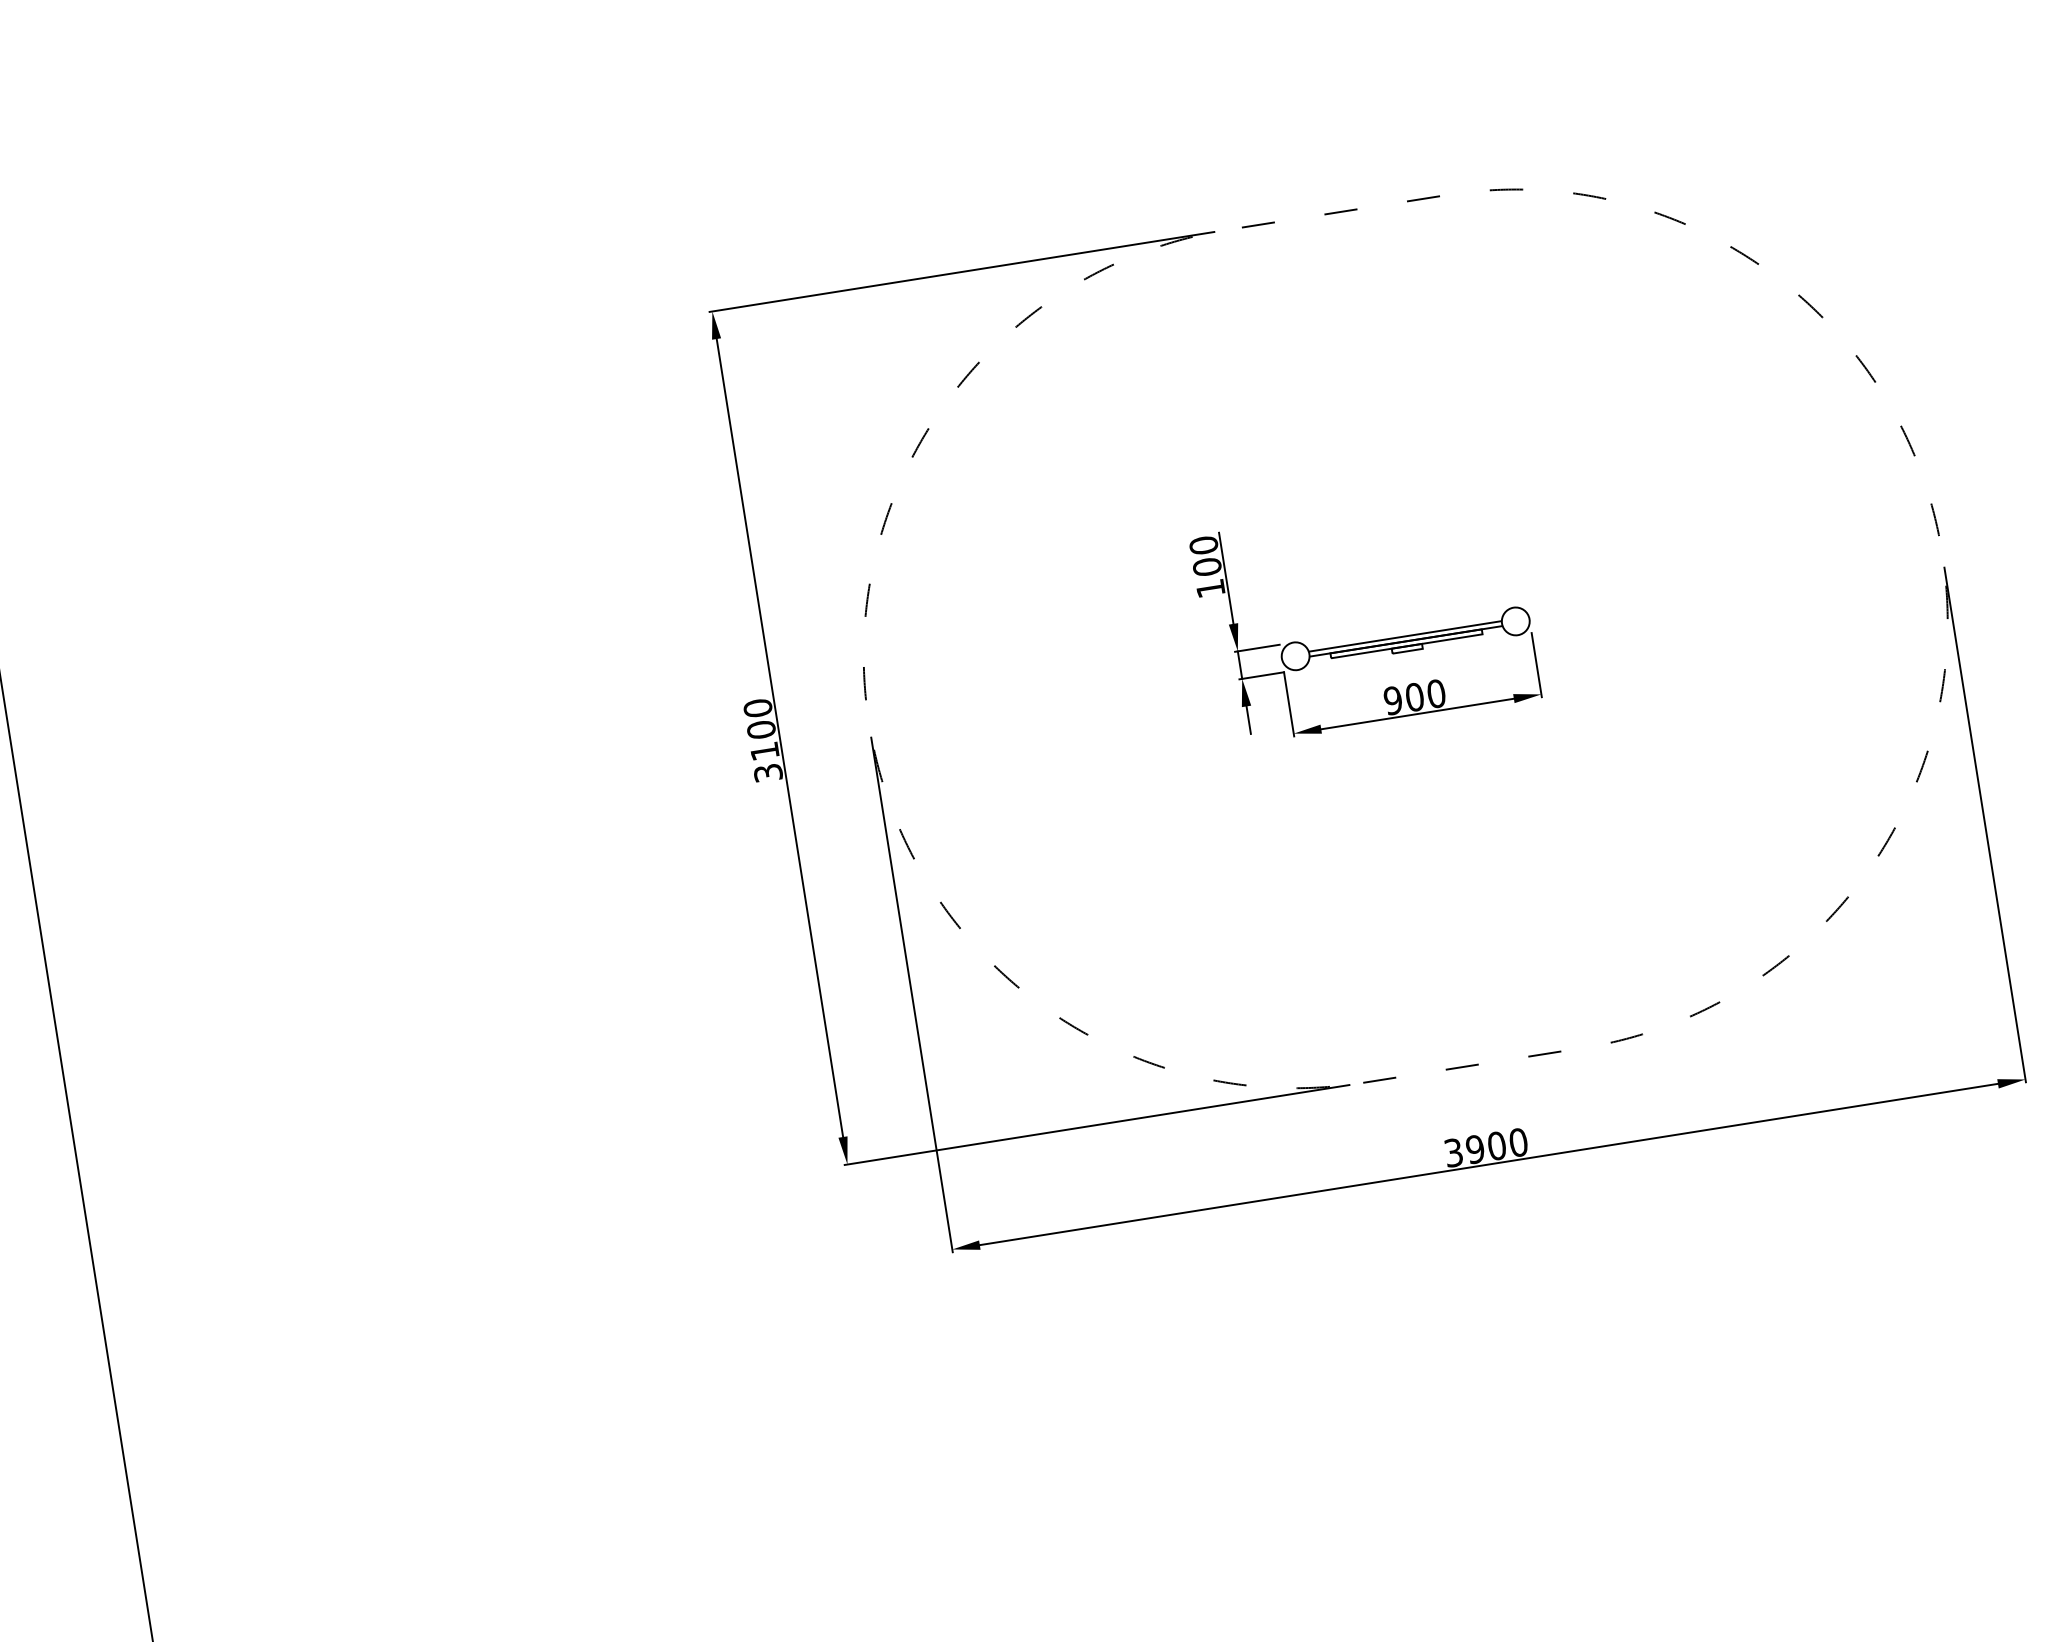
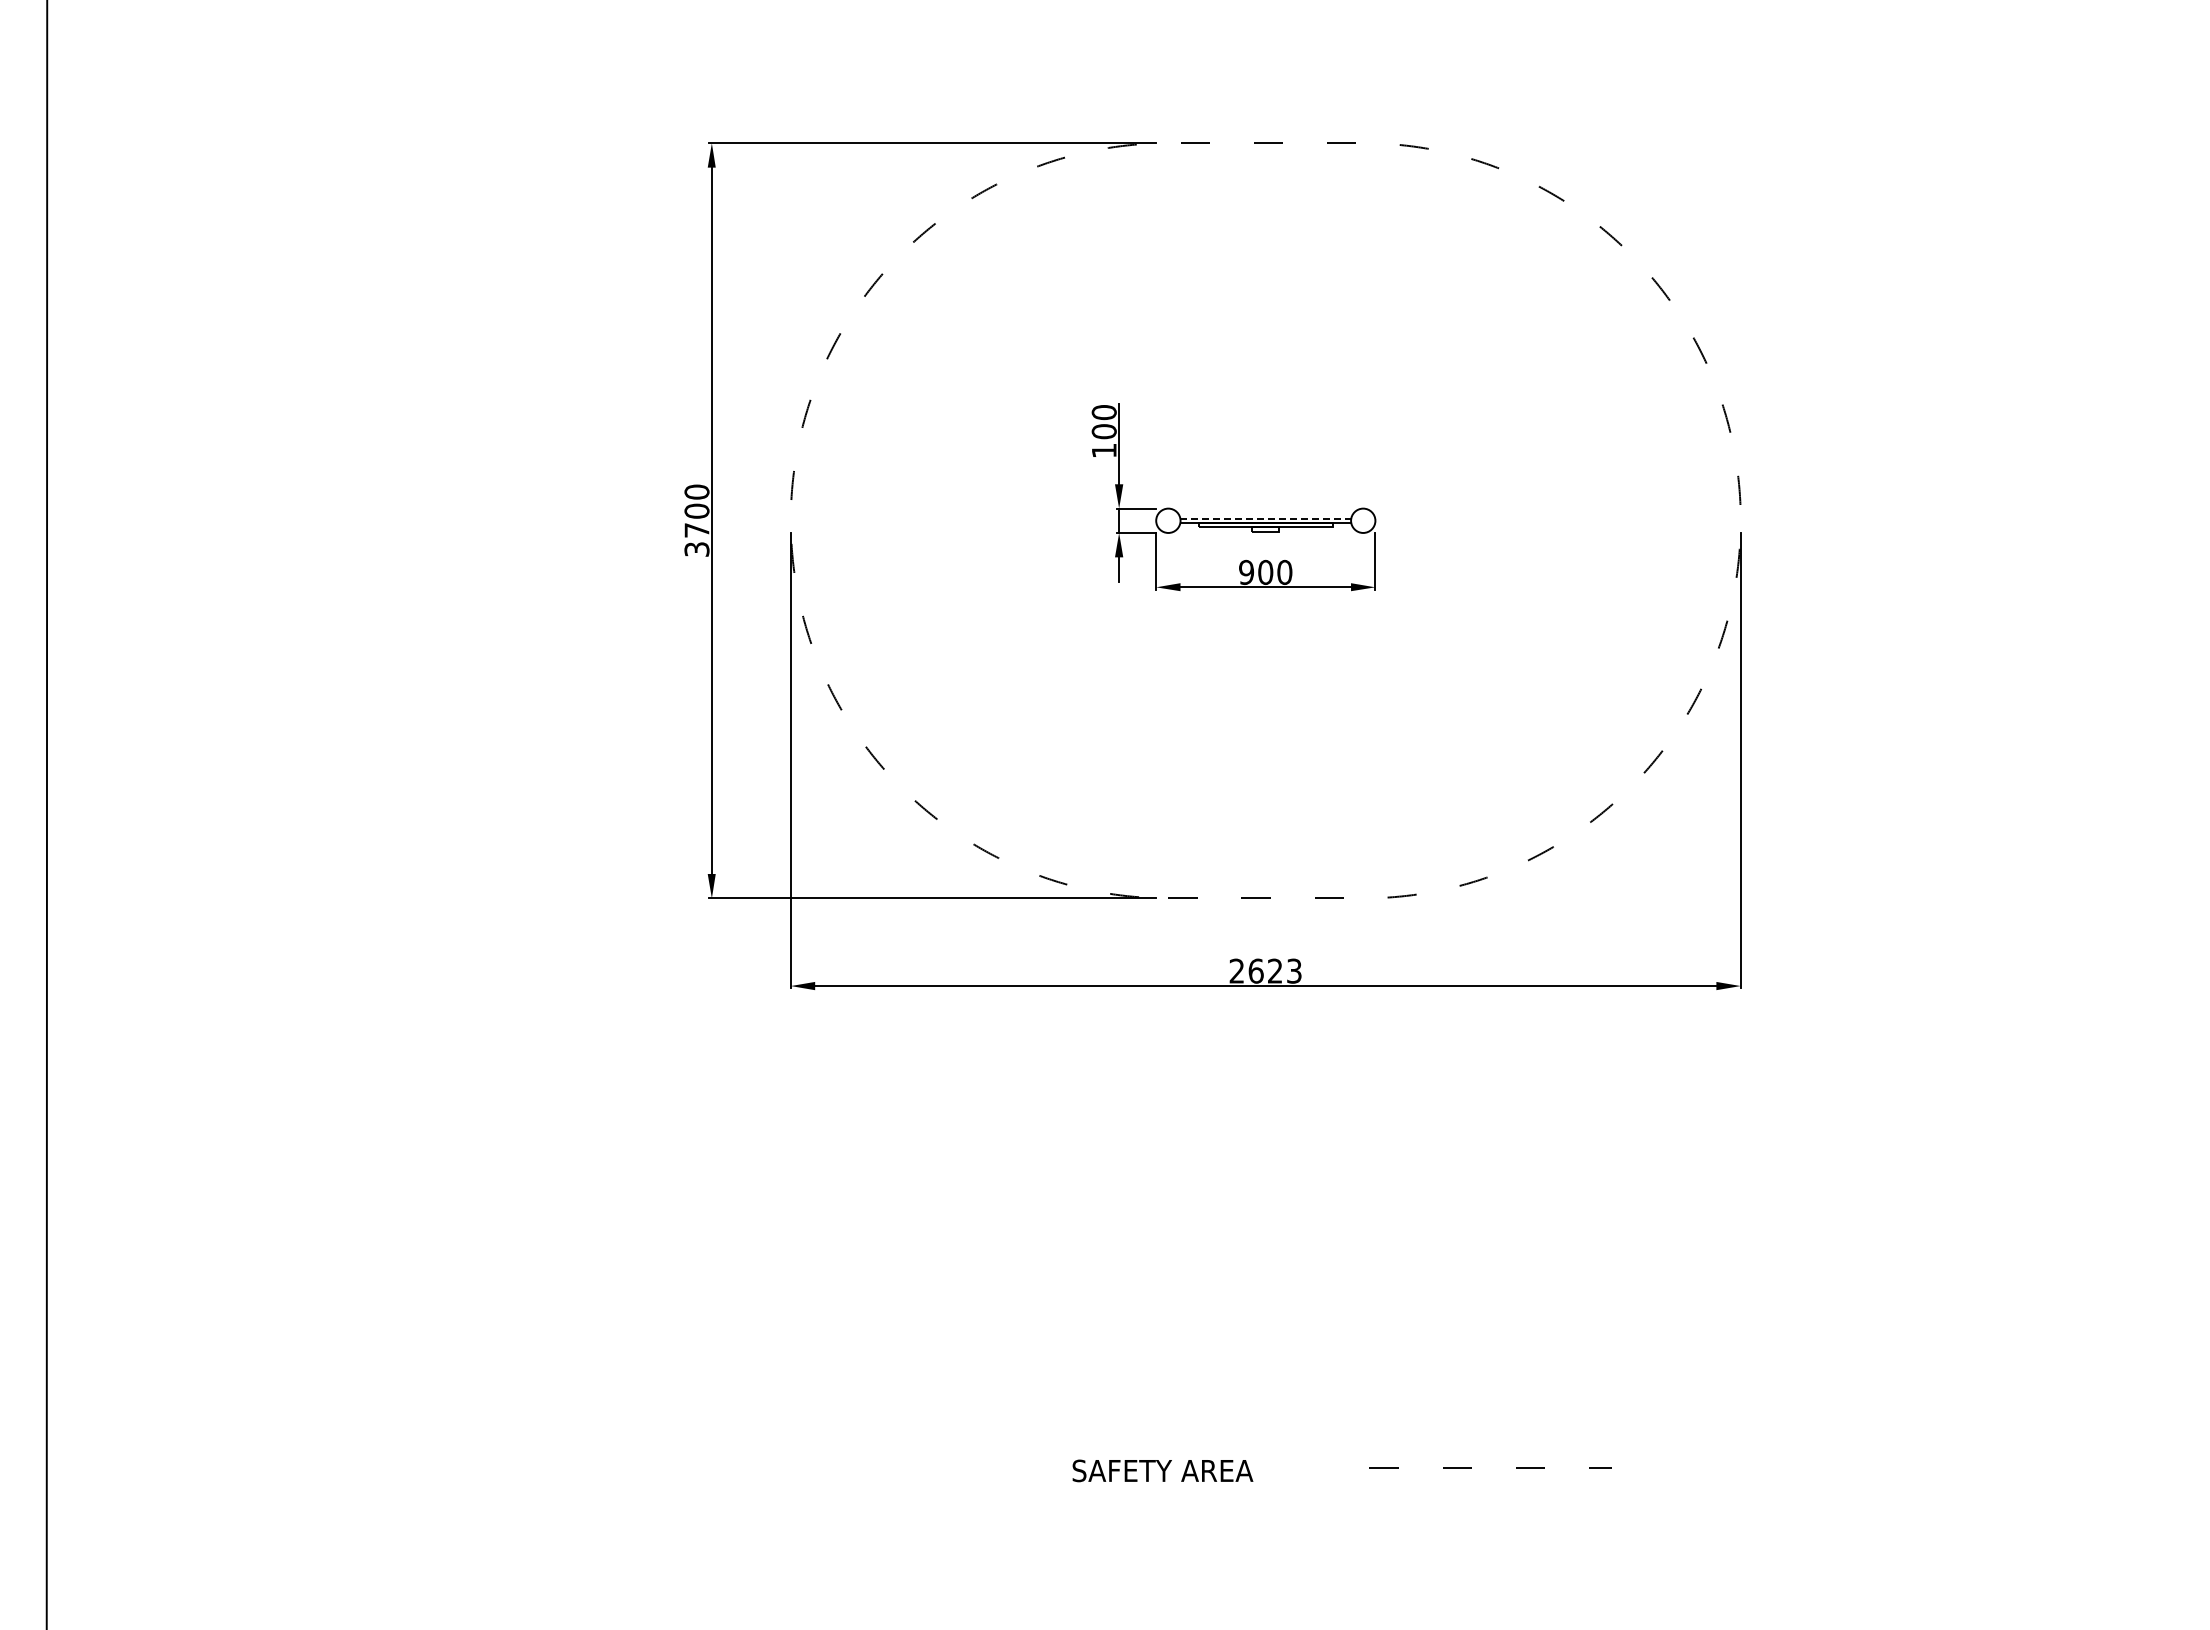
line: (1406, 636) -> (1266, 518), solid -> dashed
text: (764, 751) -> (696, 530), 3100 -> 3700
text: (1485, 1146) -> (1265, 970), 3900 -> 2623

